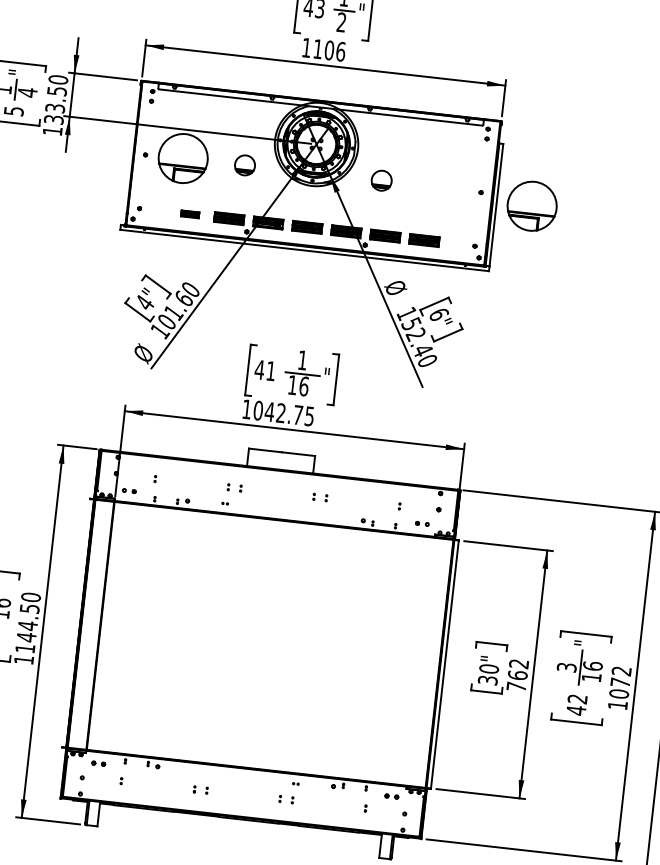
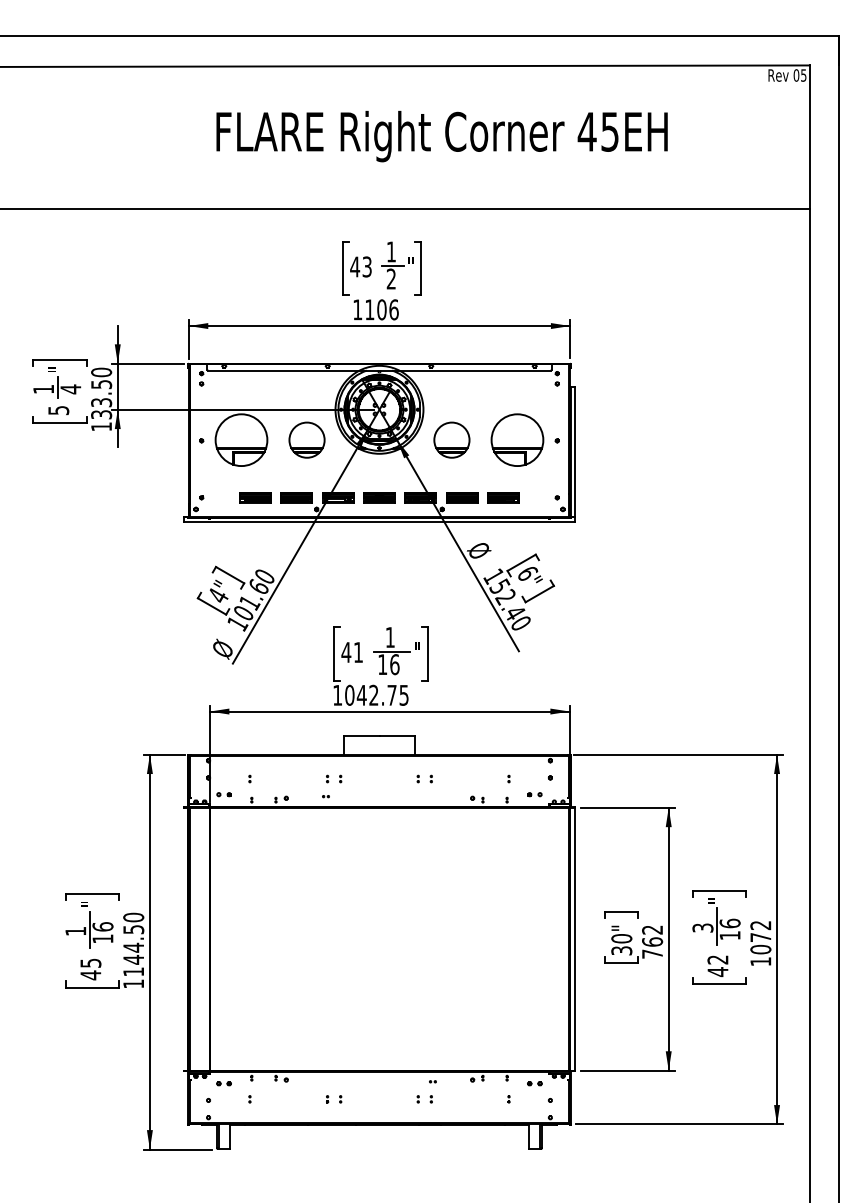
part: (244, 164) -> (306, 439), size x1.67
part: (381, 180) -> (451, 439), size x1.67
part: (532, 205) -> (517, 439), moved
part: (190, 214) -> (255, 497), size x1.67

